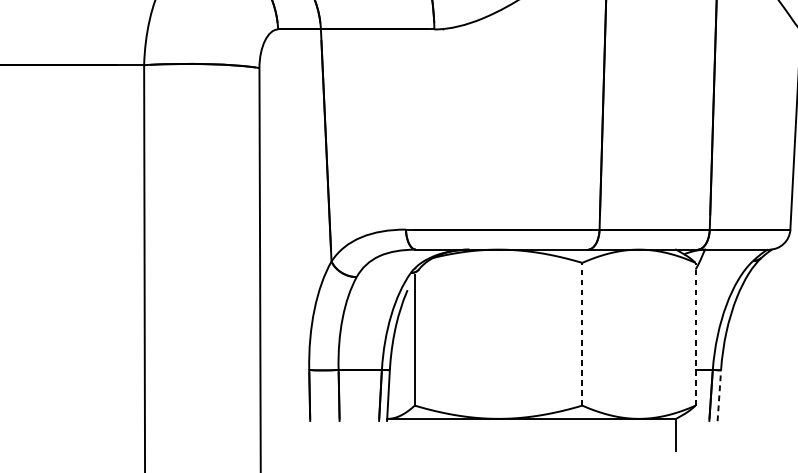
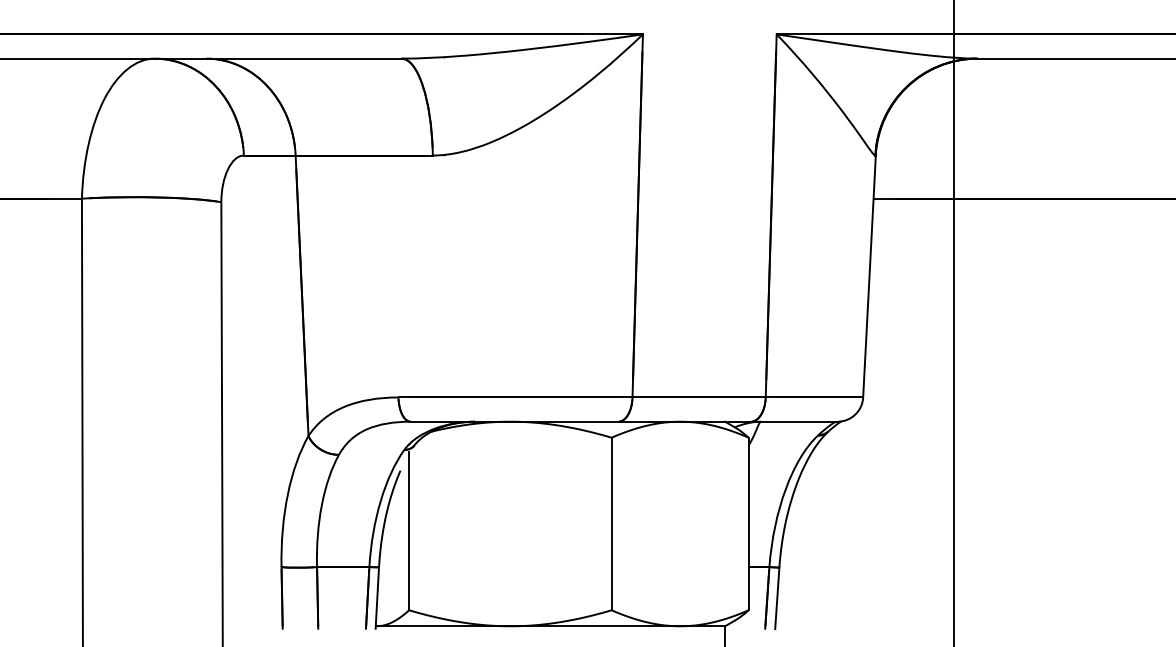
line: (582, 333) -> (611, 523), dashed -> solid
line: (695, 333) -> (748, 523), dashed -> solid
line: (719, 395) -> (777, 598), dashed -> solid

